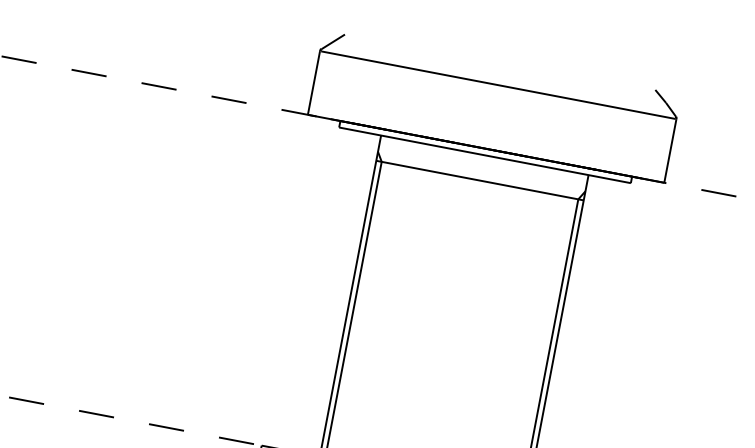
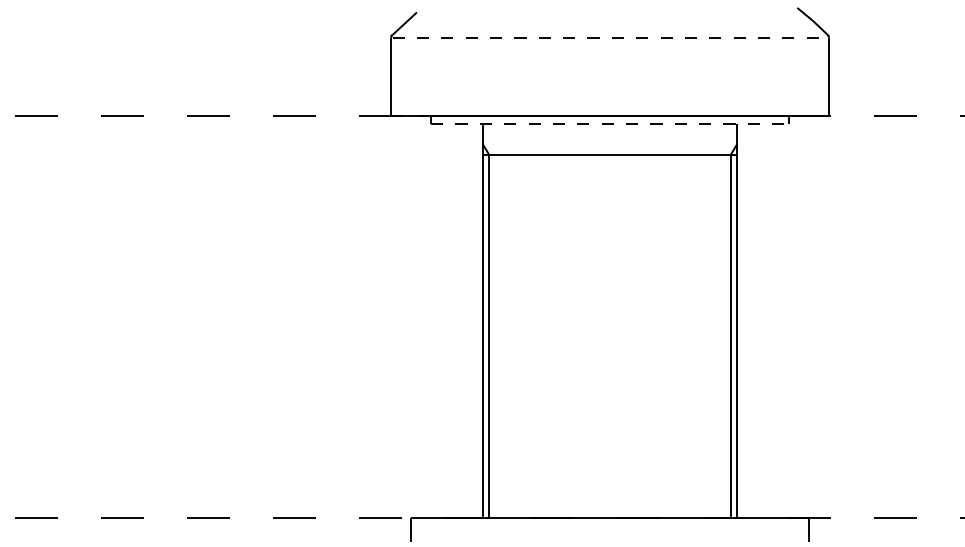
line: (498, 85) -> (610, 37), solid -> dashed
line: (485, 155) -> (610, 123), solid -> dashed

